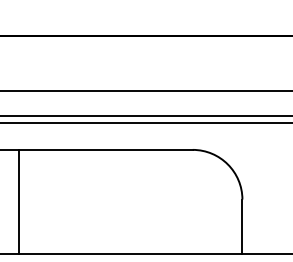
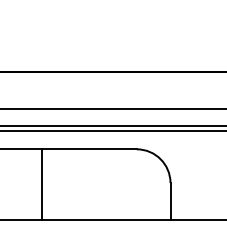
line: (18, 201) -> (41, 184), moved

